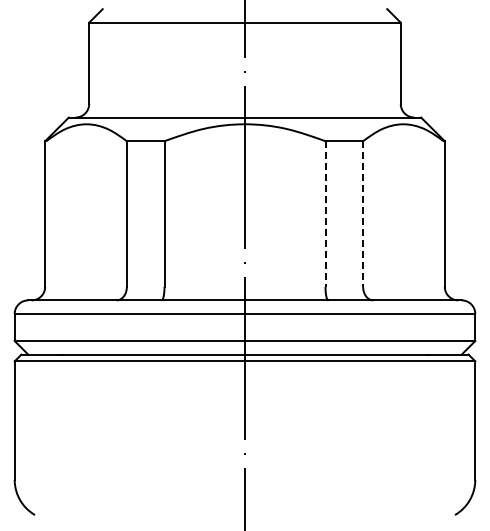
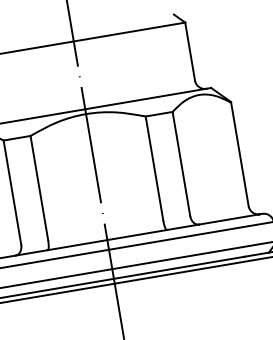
line: (325, 214) -> (154, 168), dashed -> solid
line: (363, 214) -> (181, 164), dashed -> solid

